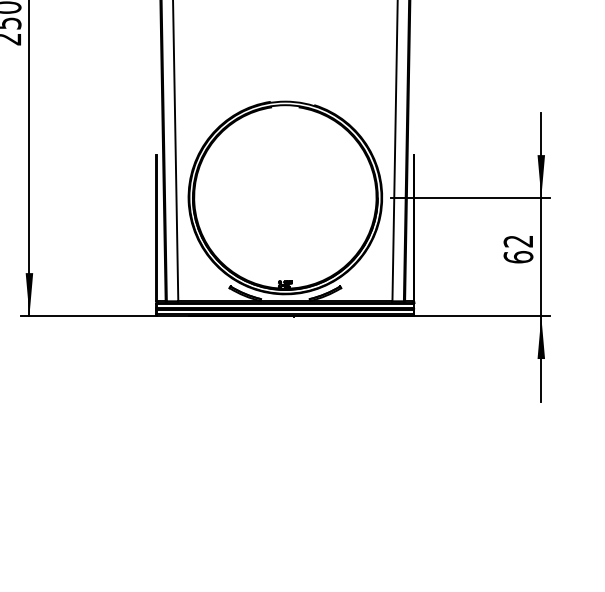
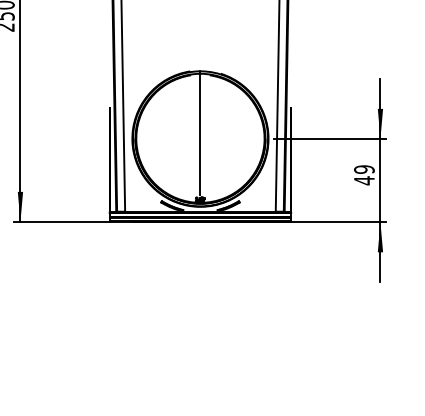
line: (285, 189) -> (200, 133), added
text: (518, 249) -> (364, 175), 62 -> 49

